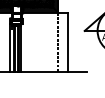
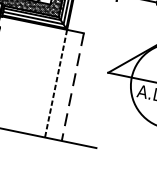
line: (67, 42) -> (72, 87), solid -> dashed

